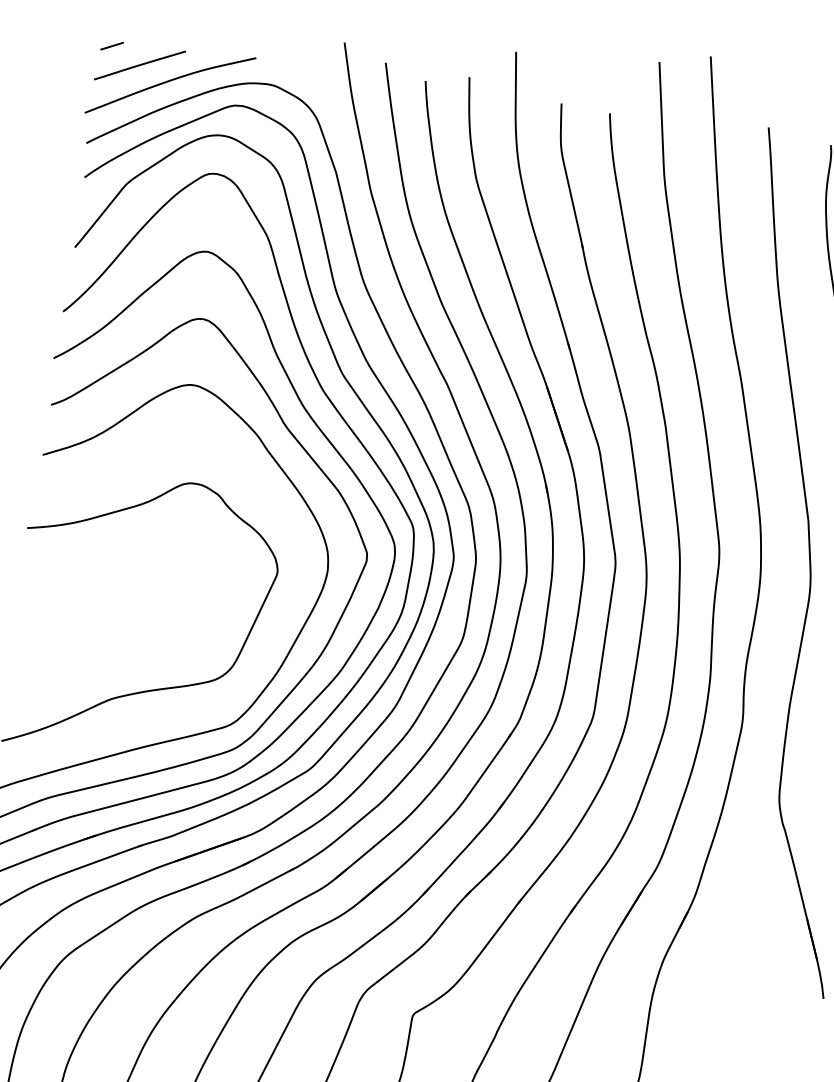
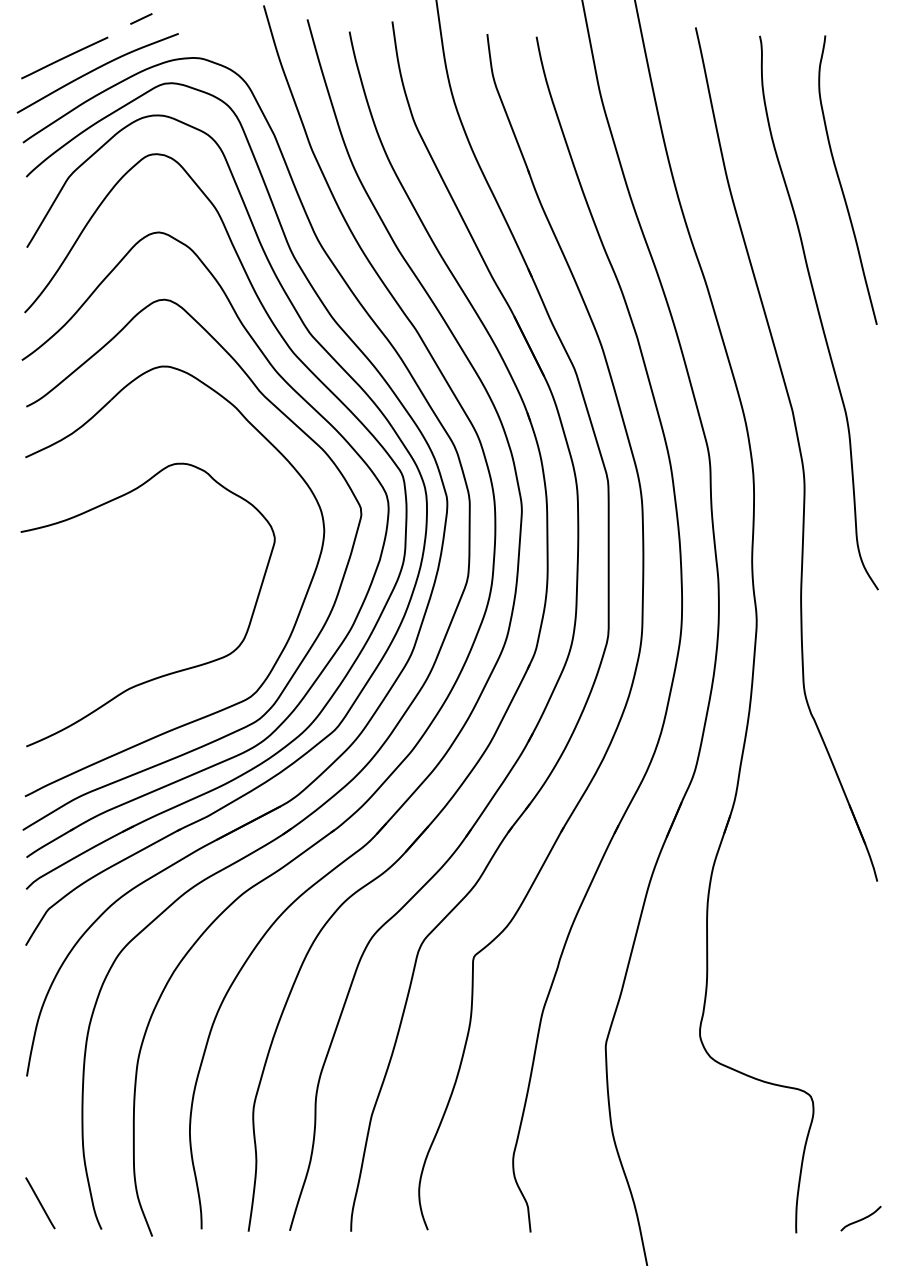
line: (112, 45) -> (141, 18), moved

